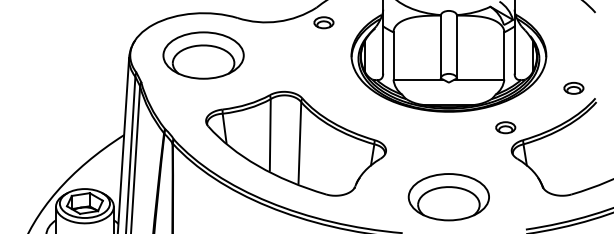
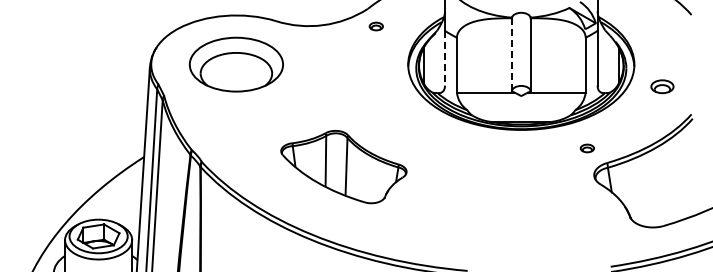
part: (324, 22) -> (376, 26), size x0.6
line: (440, 46) -> (511, 54), solid -> dashed
line: (382, 50) -> (444, 58), solid -> dashed
part: (573, 88) -> (662, 86), moved
part: (505, 127) -> (587, 148), size x0.6
part: (295, 143) -> (343, 166), size x0.6
part: (448, 196) -> (520, 228), removed

